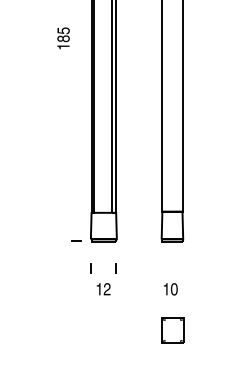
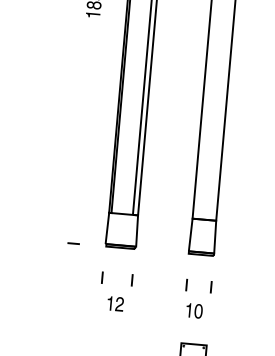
line: (76, 240) -> (73, 242), moved
line: (161, 268) -> (185, 285), added
line: (182, 268) -> (210, 287), added

